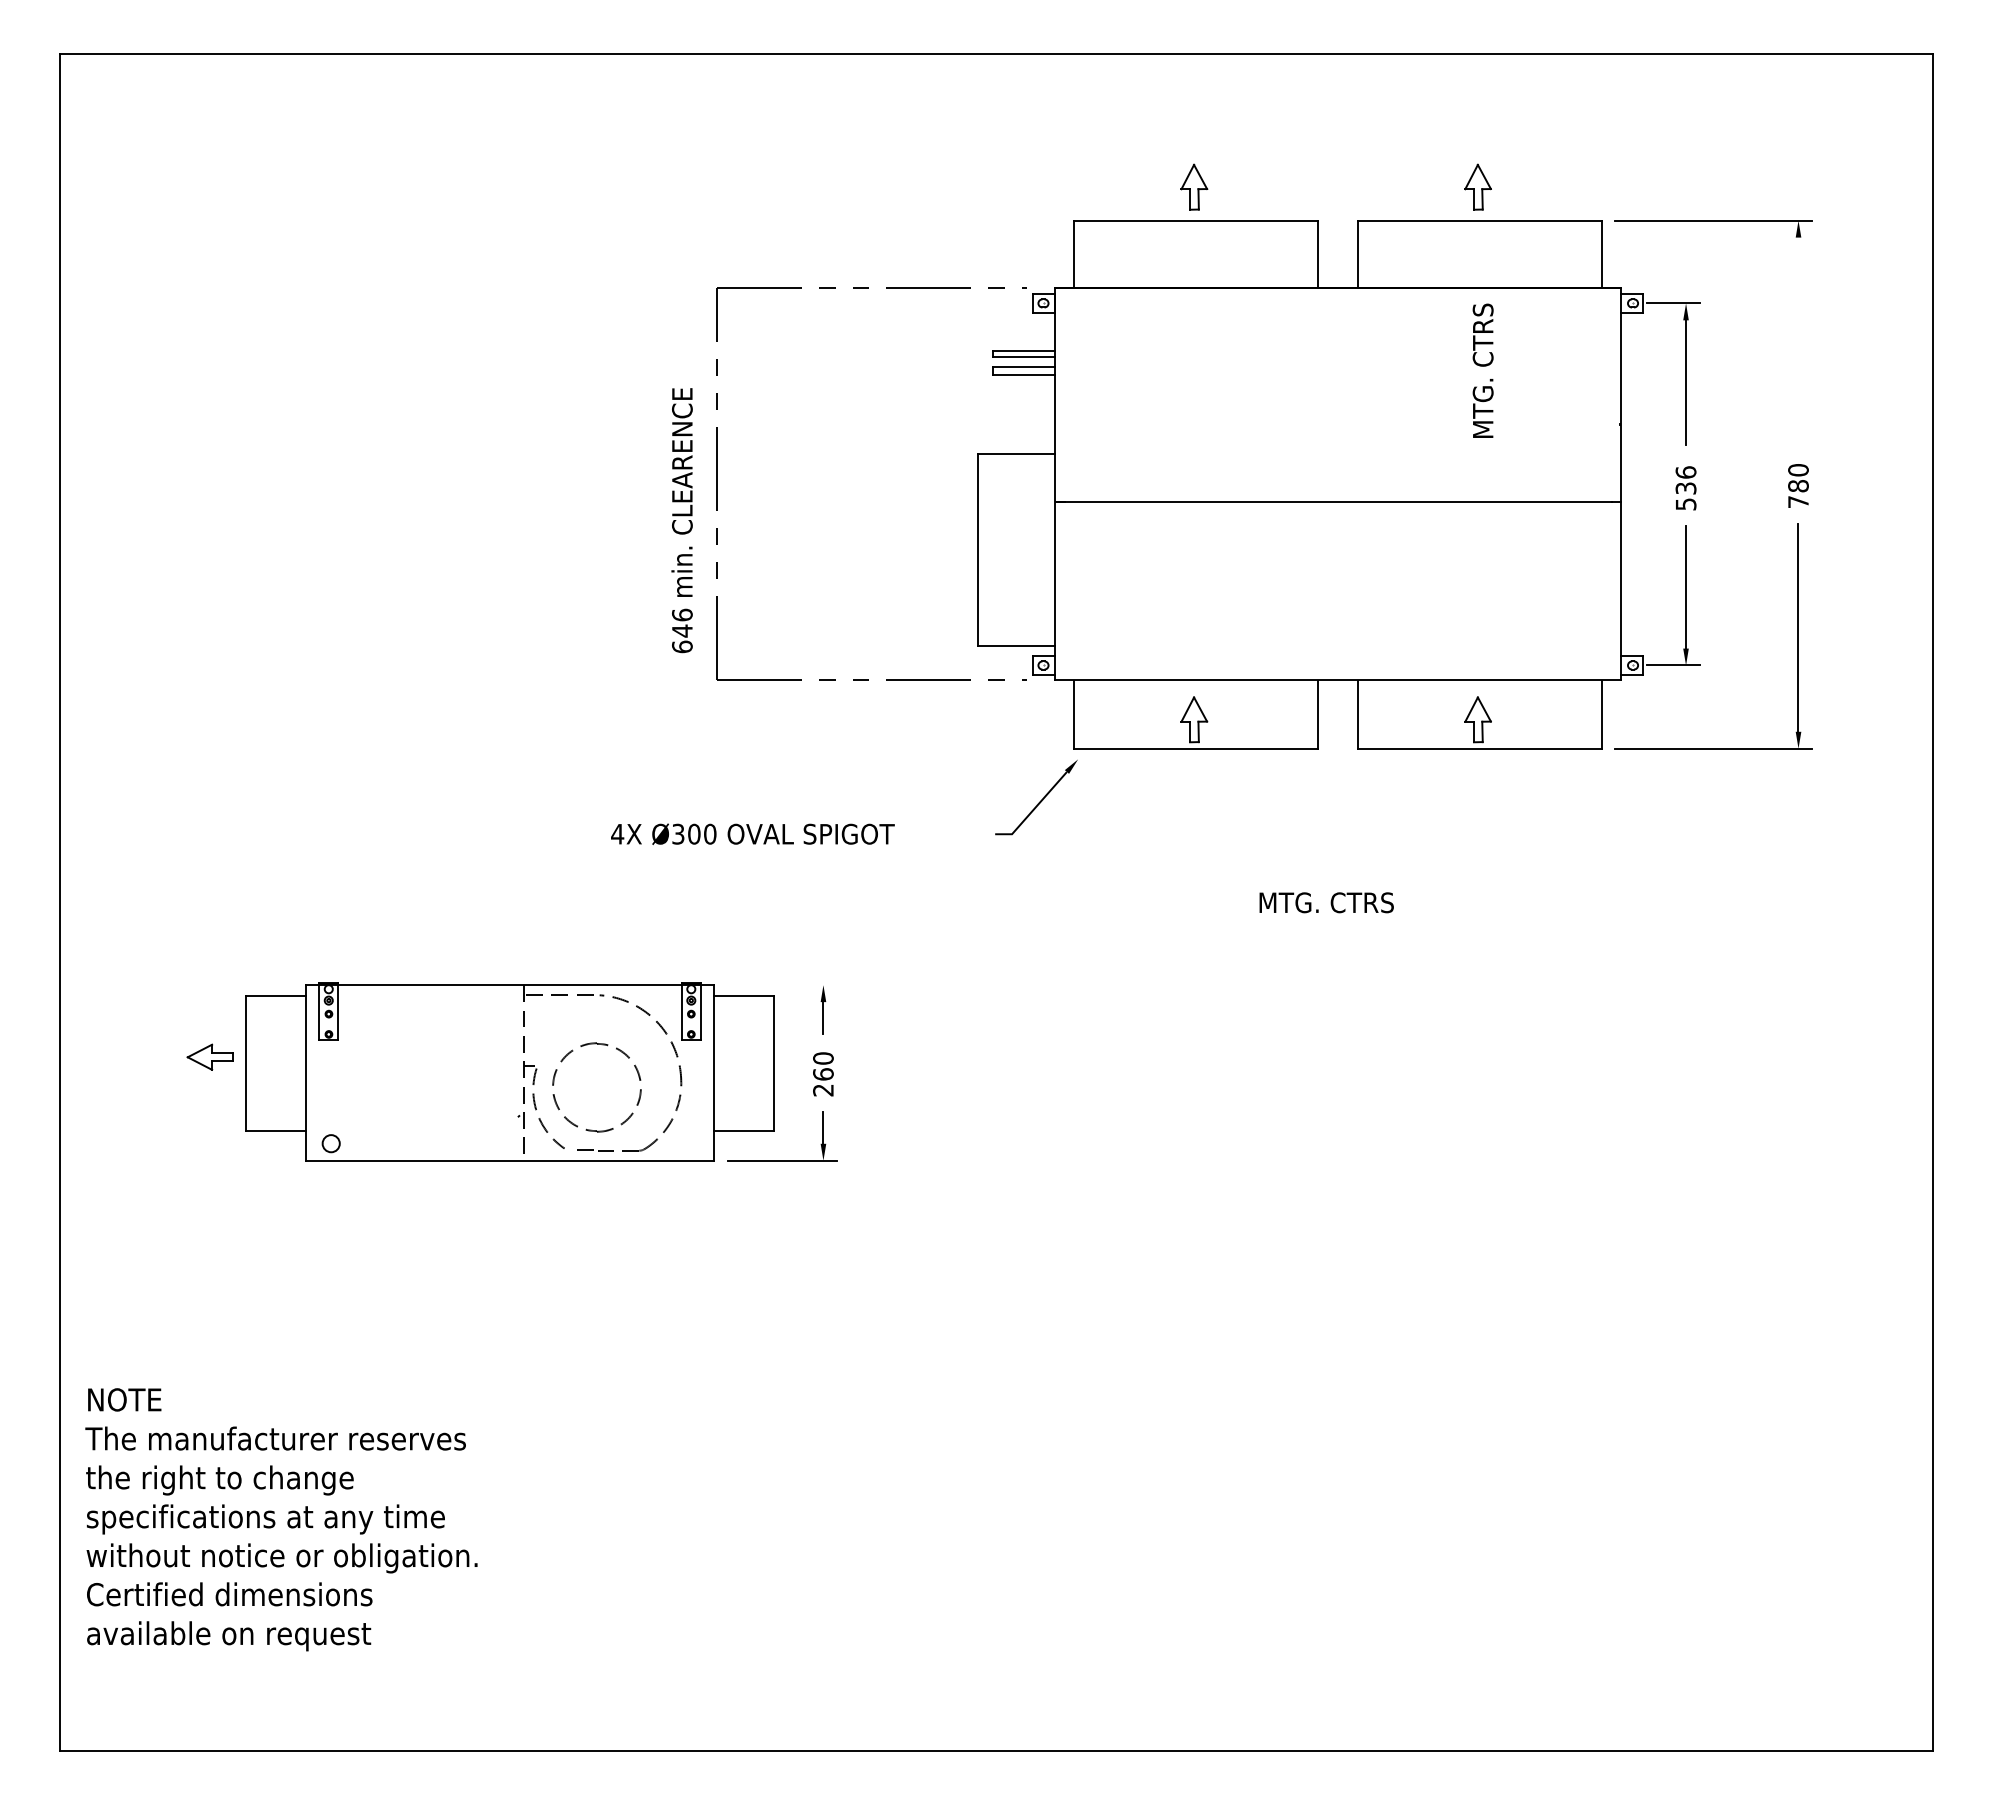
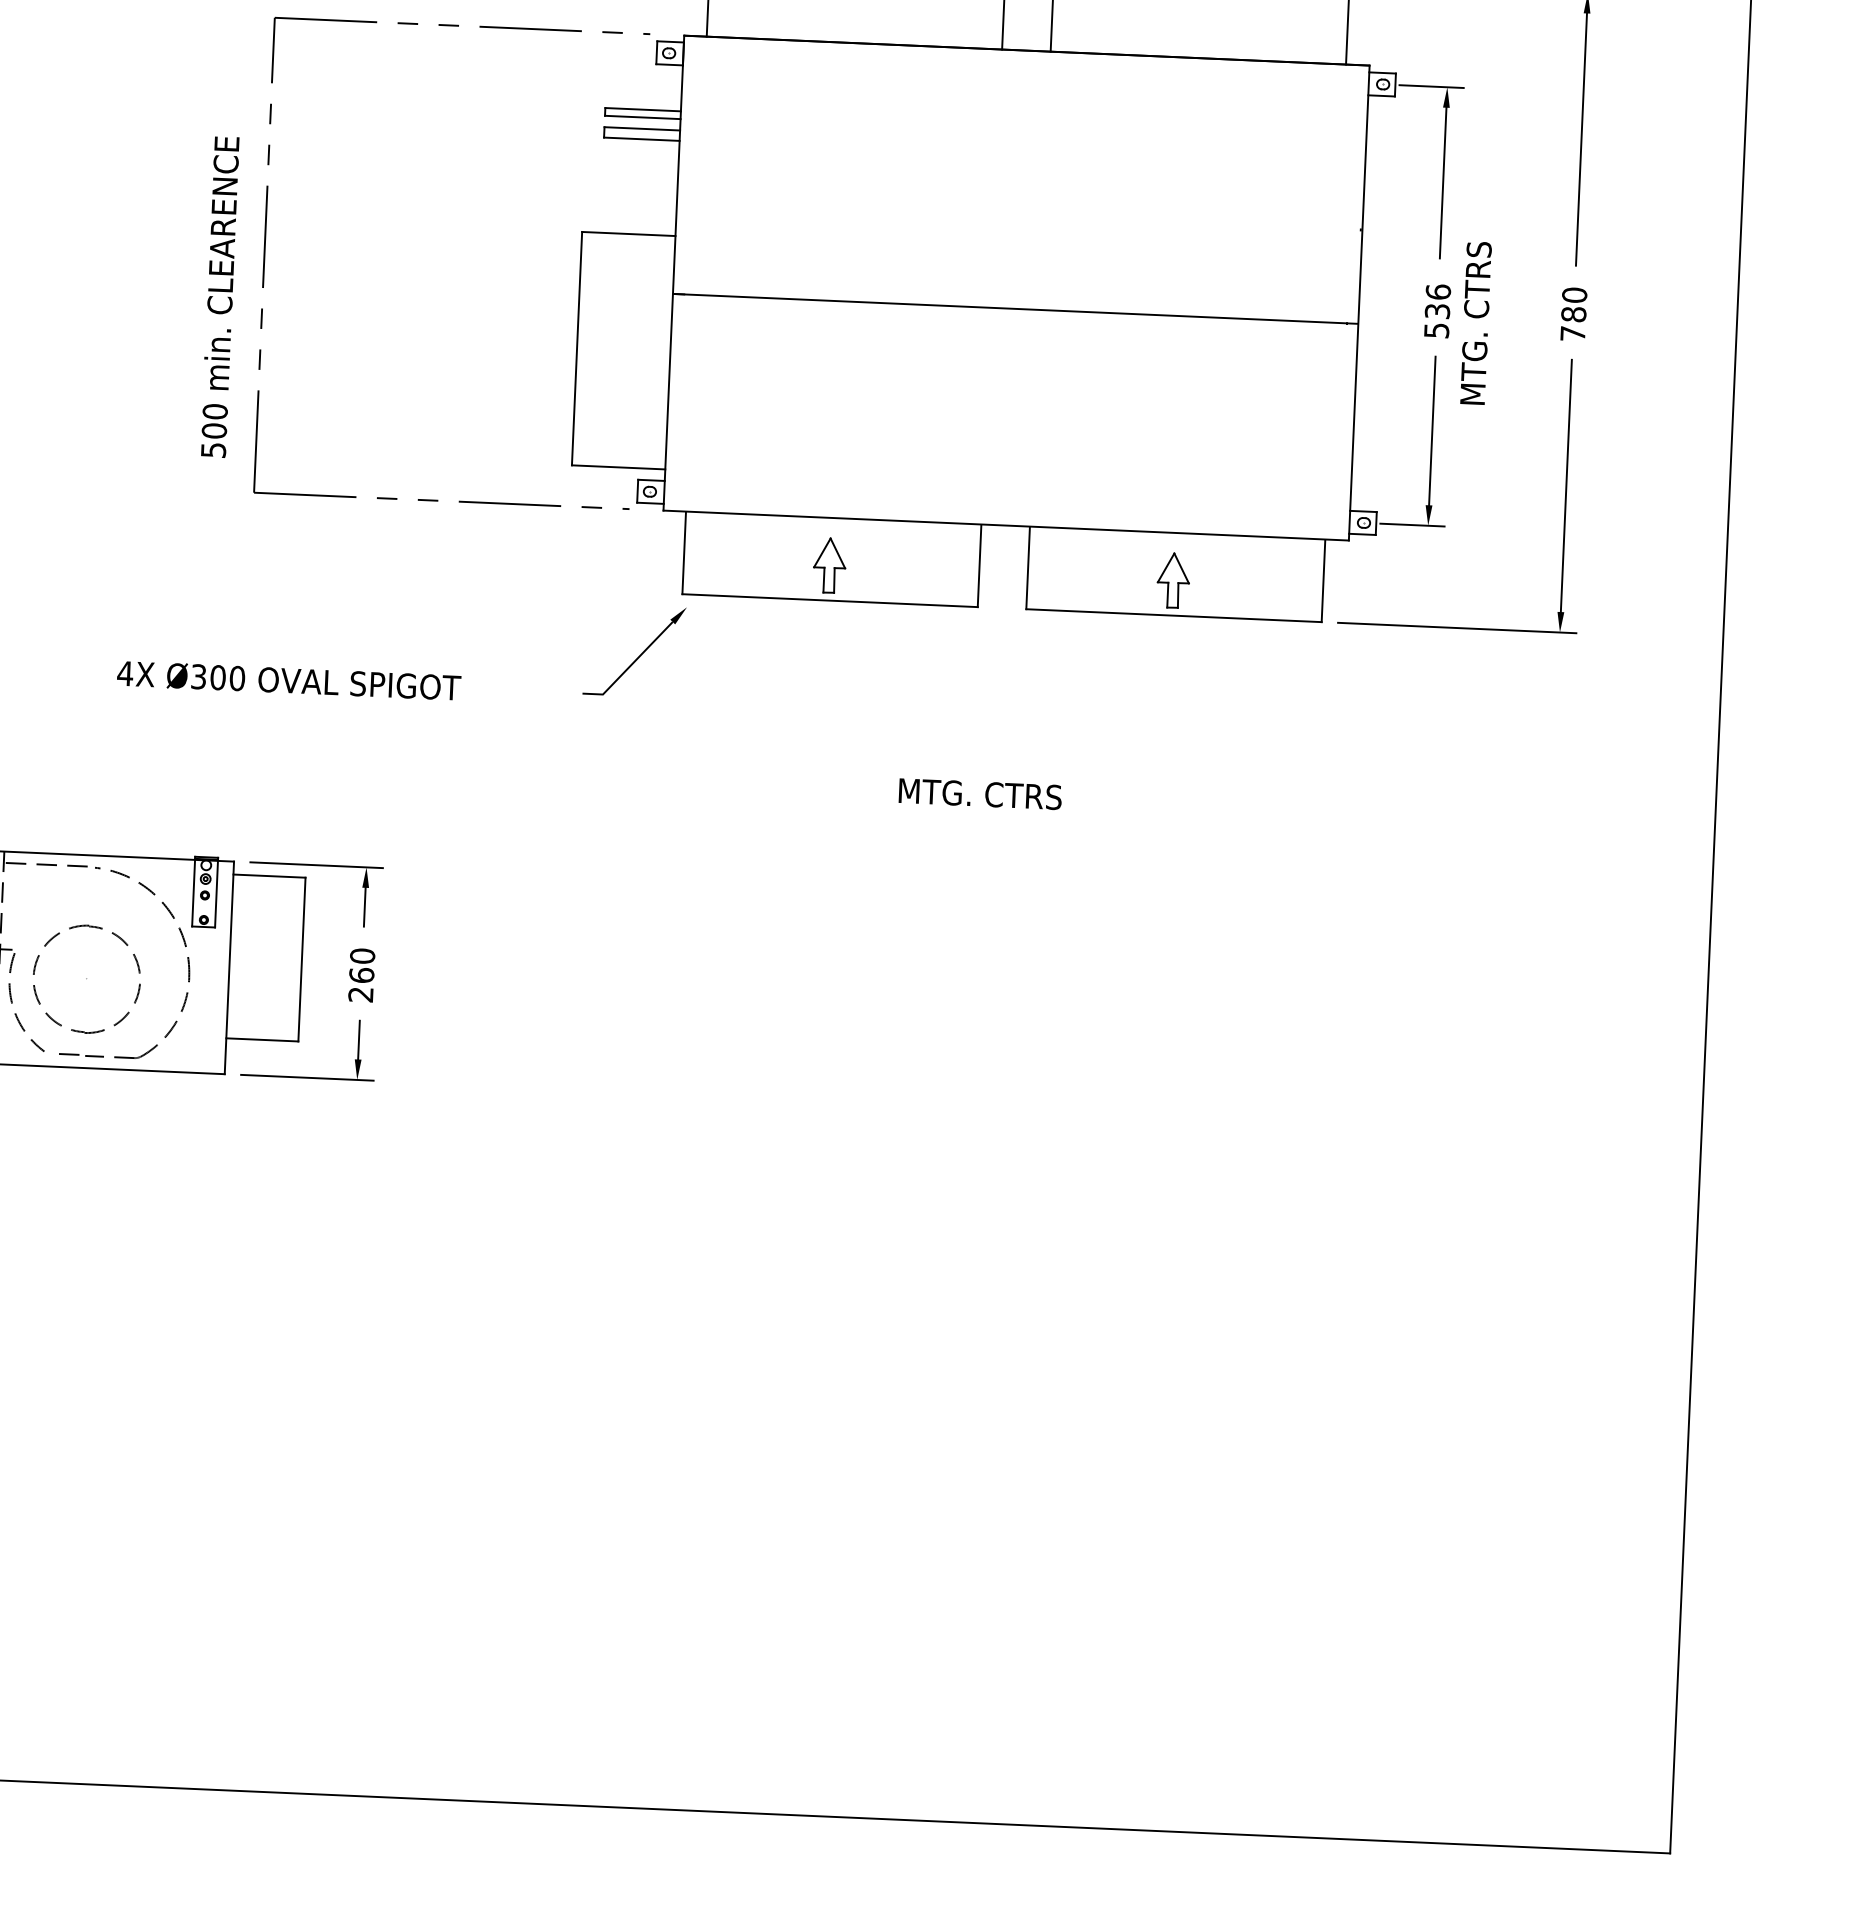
line: (1798, 341) -> (1581, 139), added
text: (1482, 370) -> (1475, 322), moved
text: (682, 630) -> (214, 430), 646 -> 500
line: (781, 985) -> (315, 865), added

